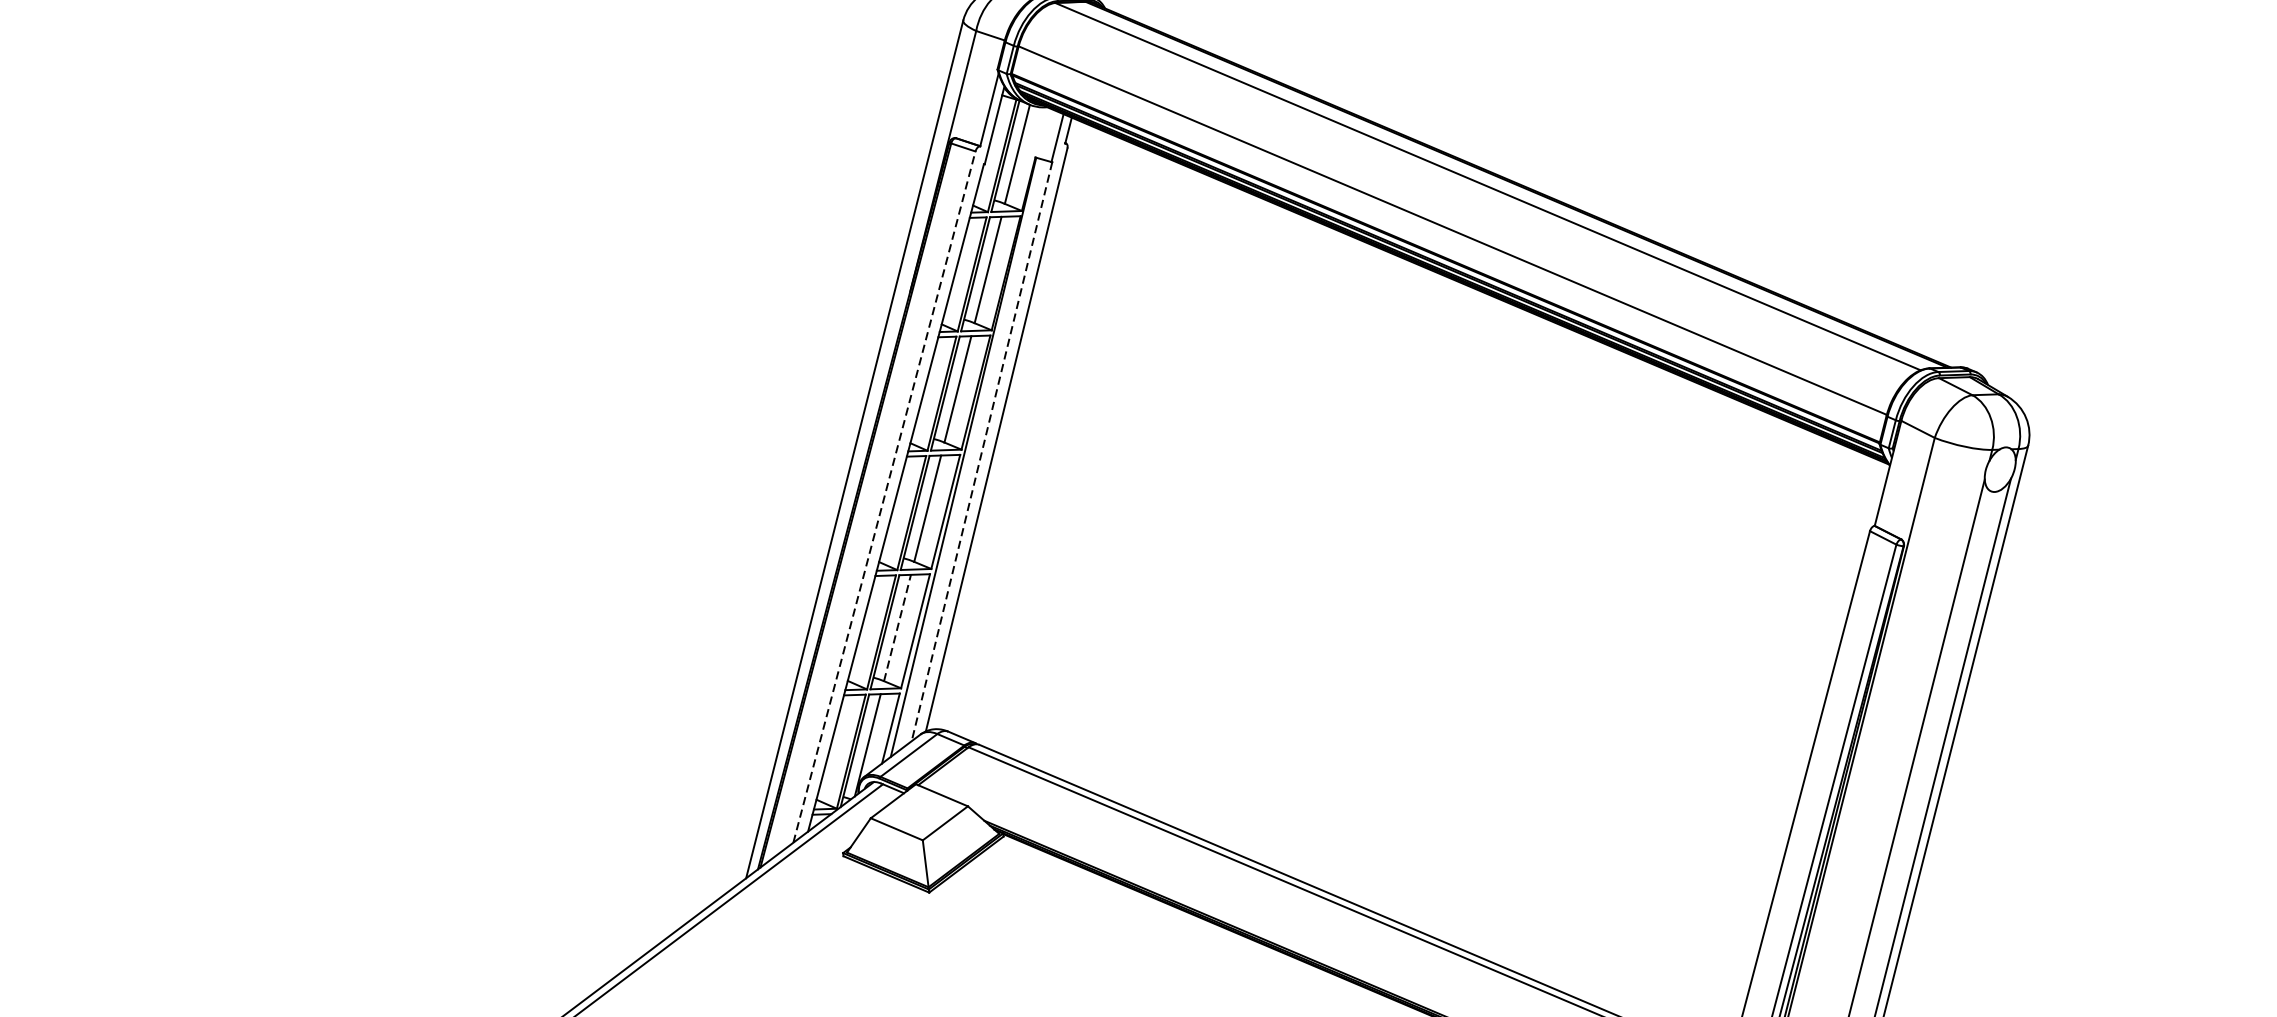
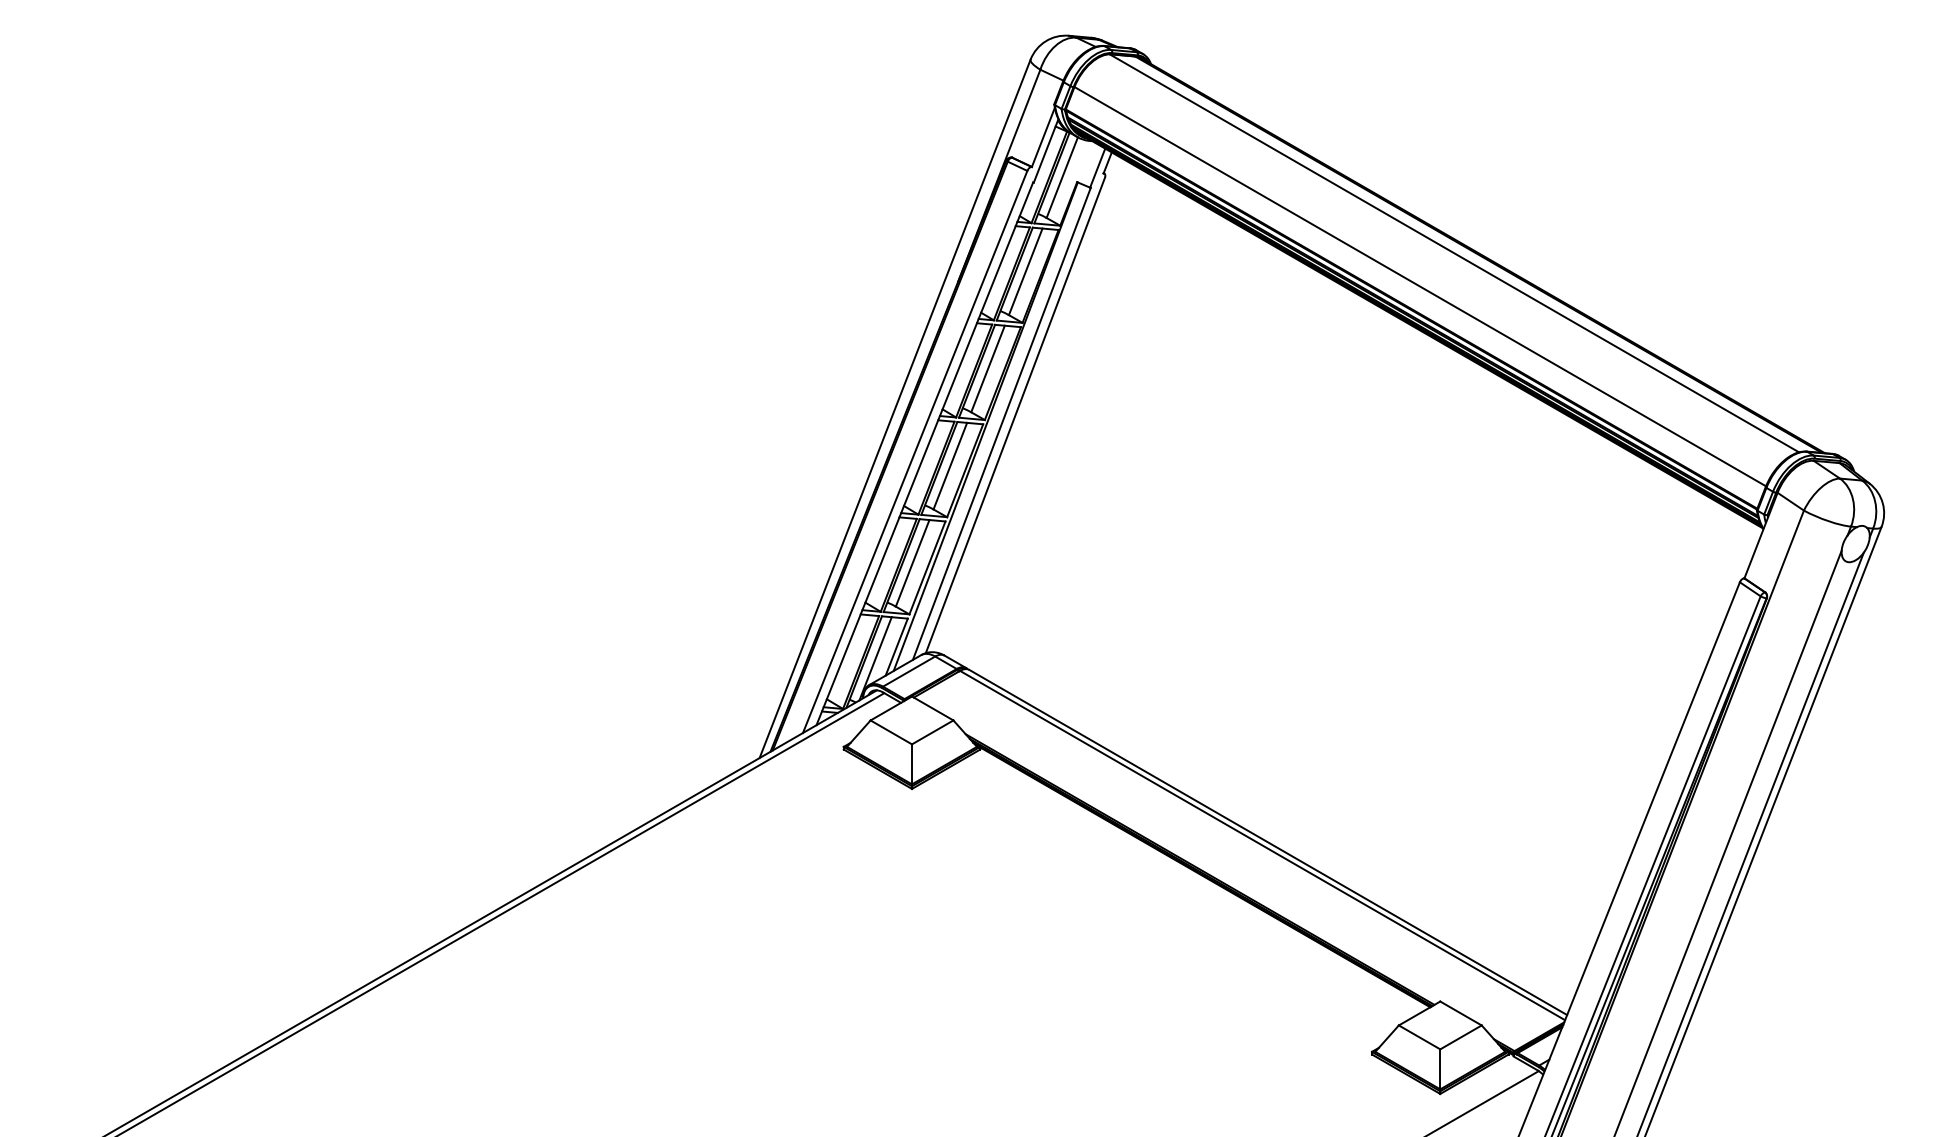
line: (981, 452) -> (1001, 424), dashed -> solid
line: (884, 496) -> (915, 451), dashed -> solid
line: (897, 627) -> (912, 562), dashed -> solid

